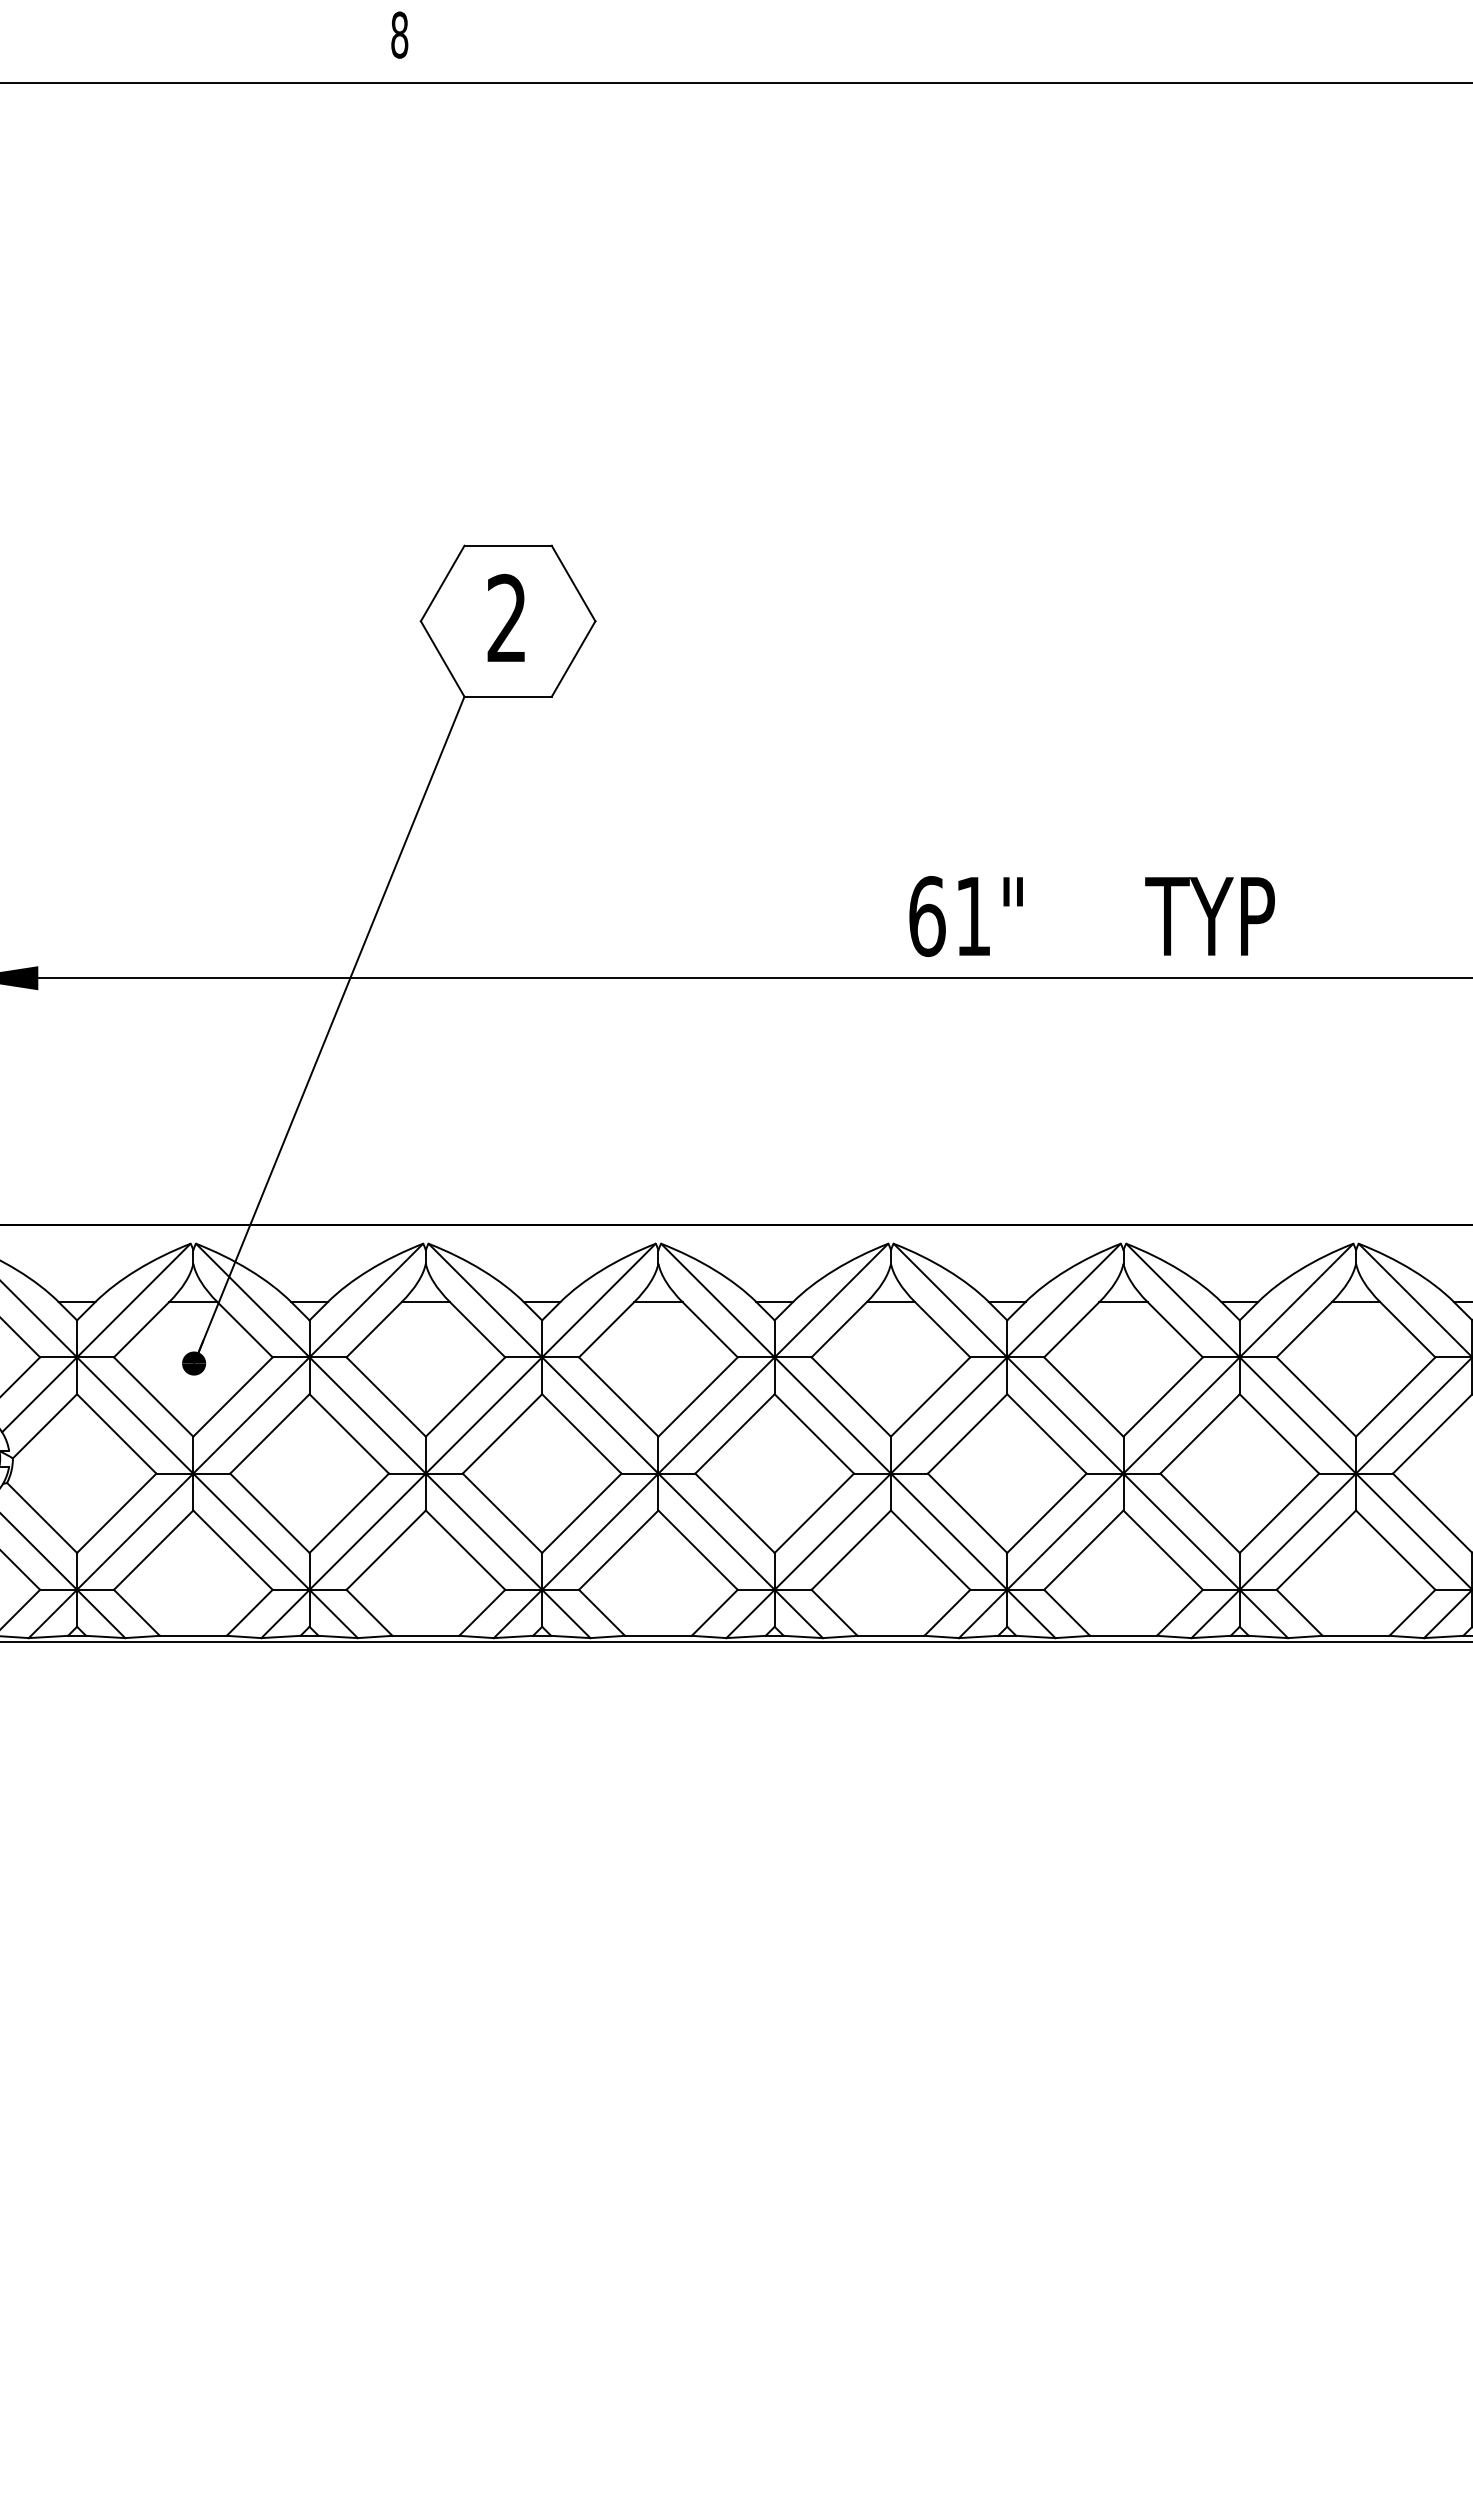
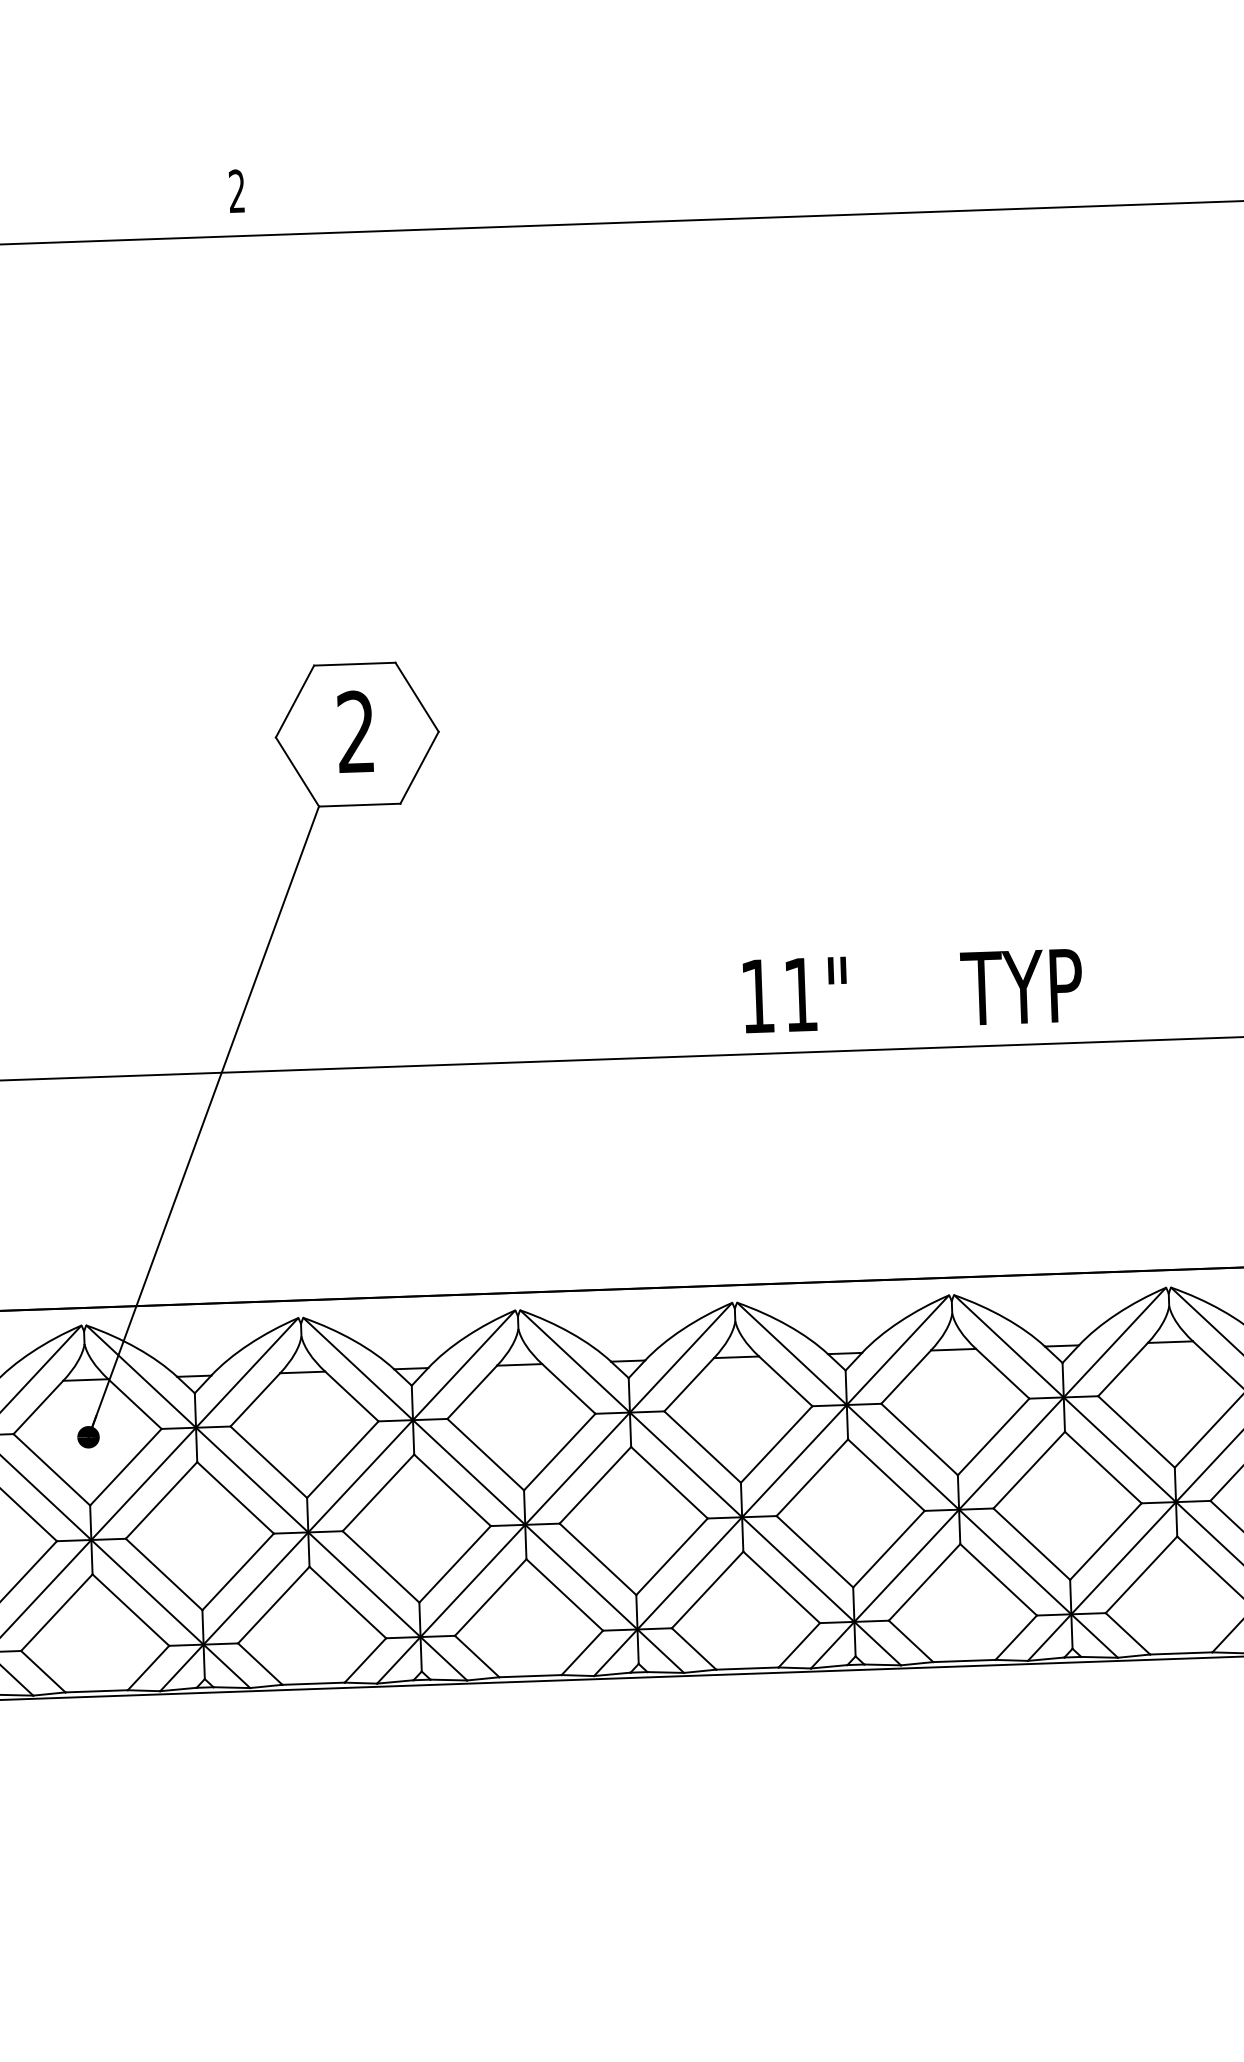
text: (399, 34) -> (236, 190), 8 -> 2
text: (927, 916) -> (758, 996), 61" -> 11"

